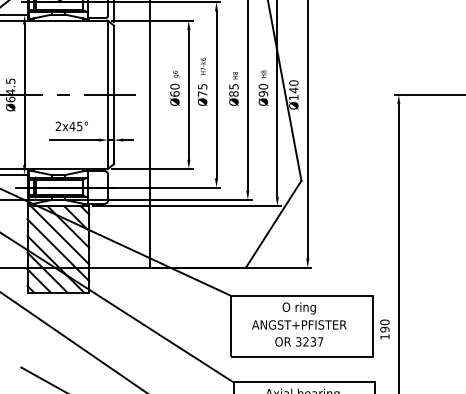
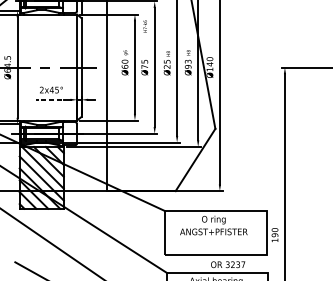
text: (202, 66) -> (144, 26), moved
text: (263, 86) -> (188, 61), Ø90 -> Ø93
text: (233, 93) -> (166, 66), Ø85 -> Ø25
line: (68, 140) -> (48, 100), solid -> dashed
text: (299, 341) -> (228, 264), moved

